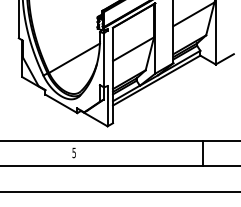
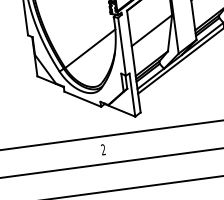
text: (73, 153) -> (102, 150), 5 -> 2

